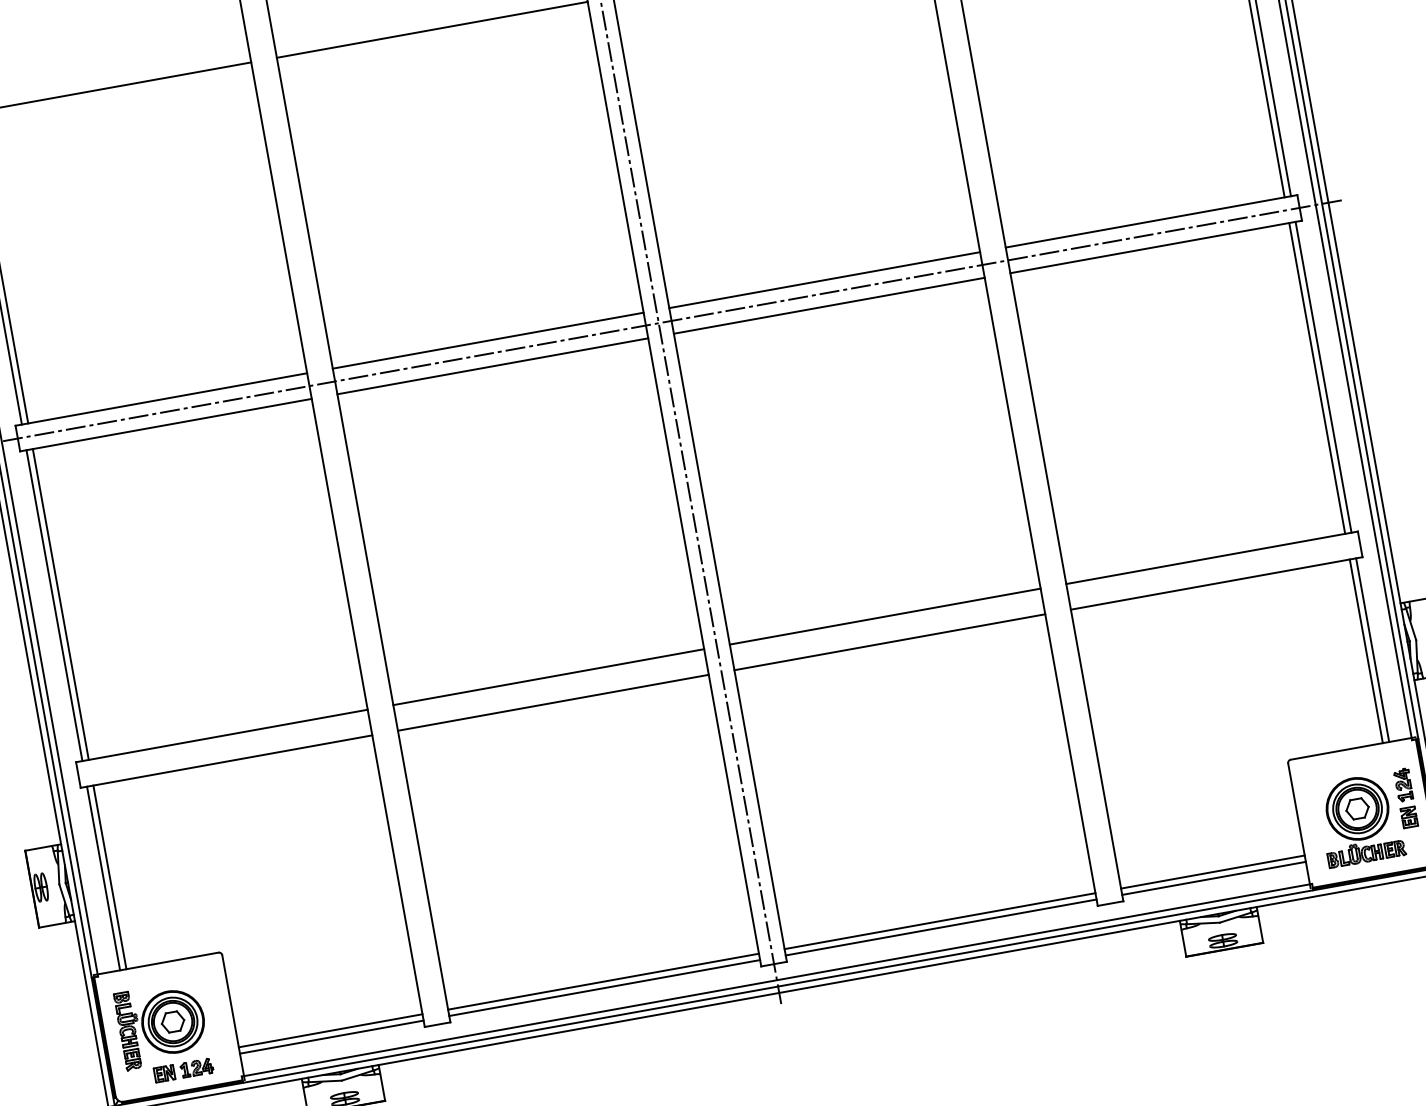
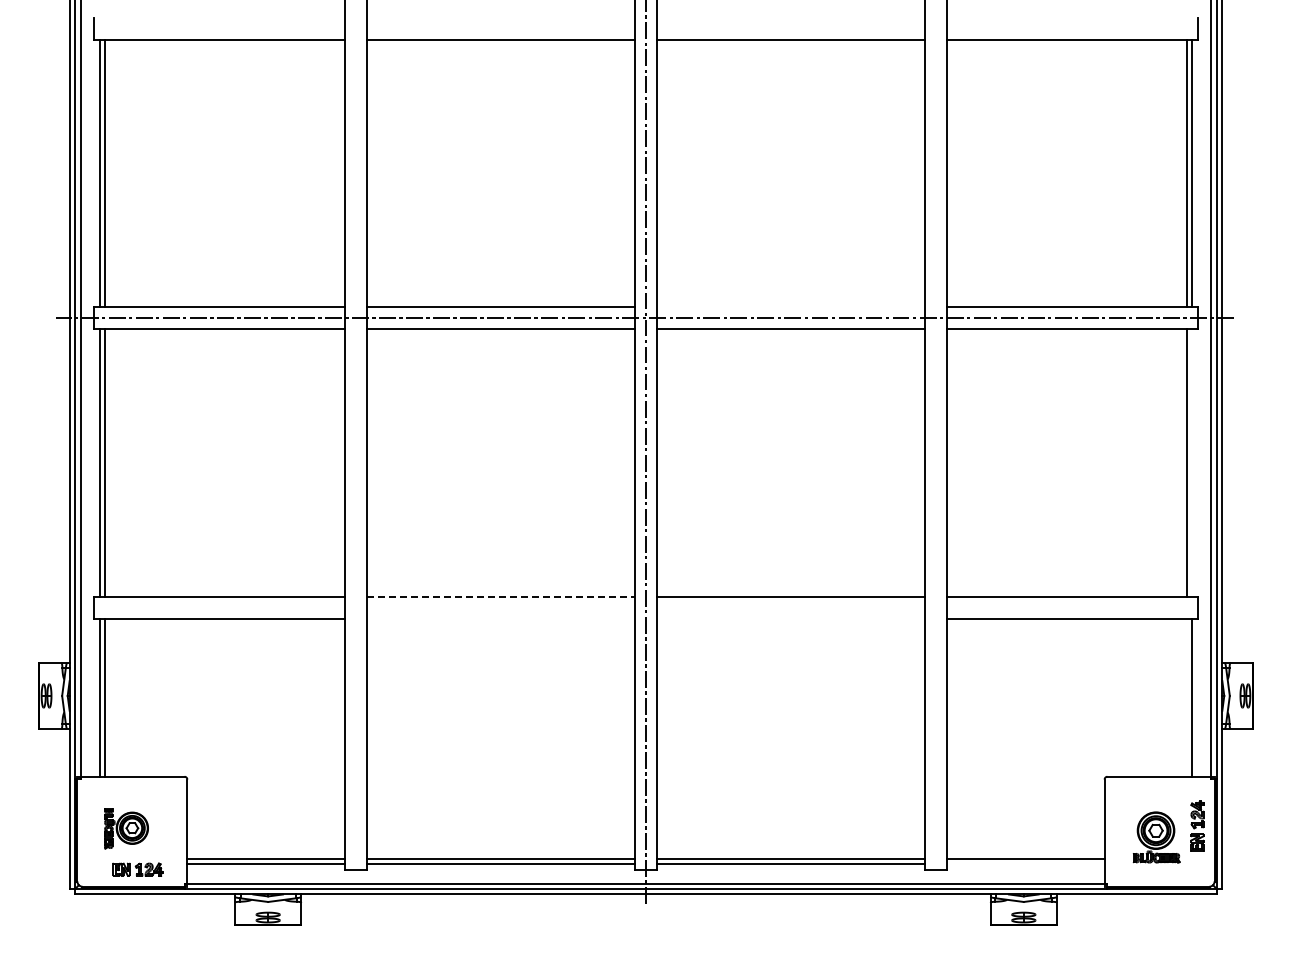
line: (824, 280) -> (790, 307), removed
line: (1324, 376) -> (1192, 462), removed
line: (889, 642) -> (790, 618), removed
line: (1366, 651) -> (1186, 697), removed
line: (549, 676) -> (501, 596), solid -> dashed
line: (552, 702) -> (500, 618), removed
part: (1360, 820) -> (1156, 837), size x0.7
line: (1214, 878) -> (1025, 864), removed
part: (161, 1024) -> (126, 828), size x0.6

